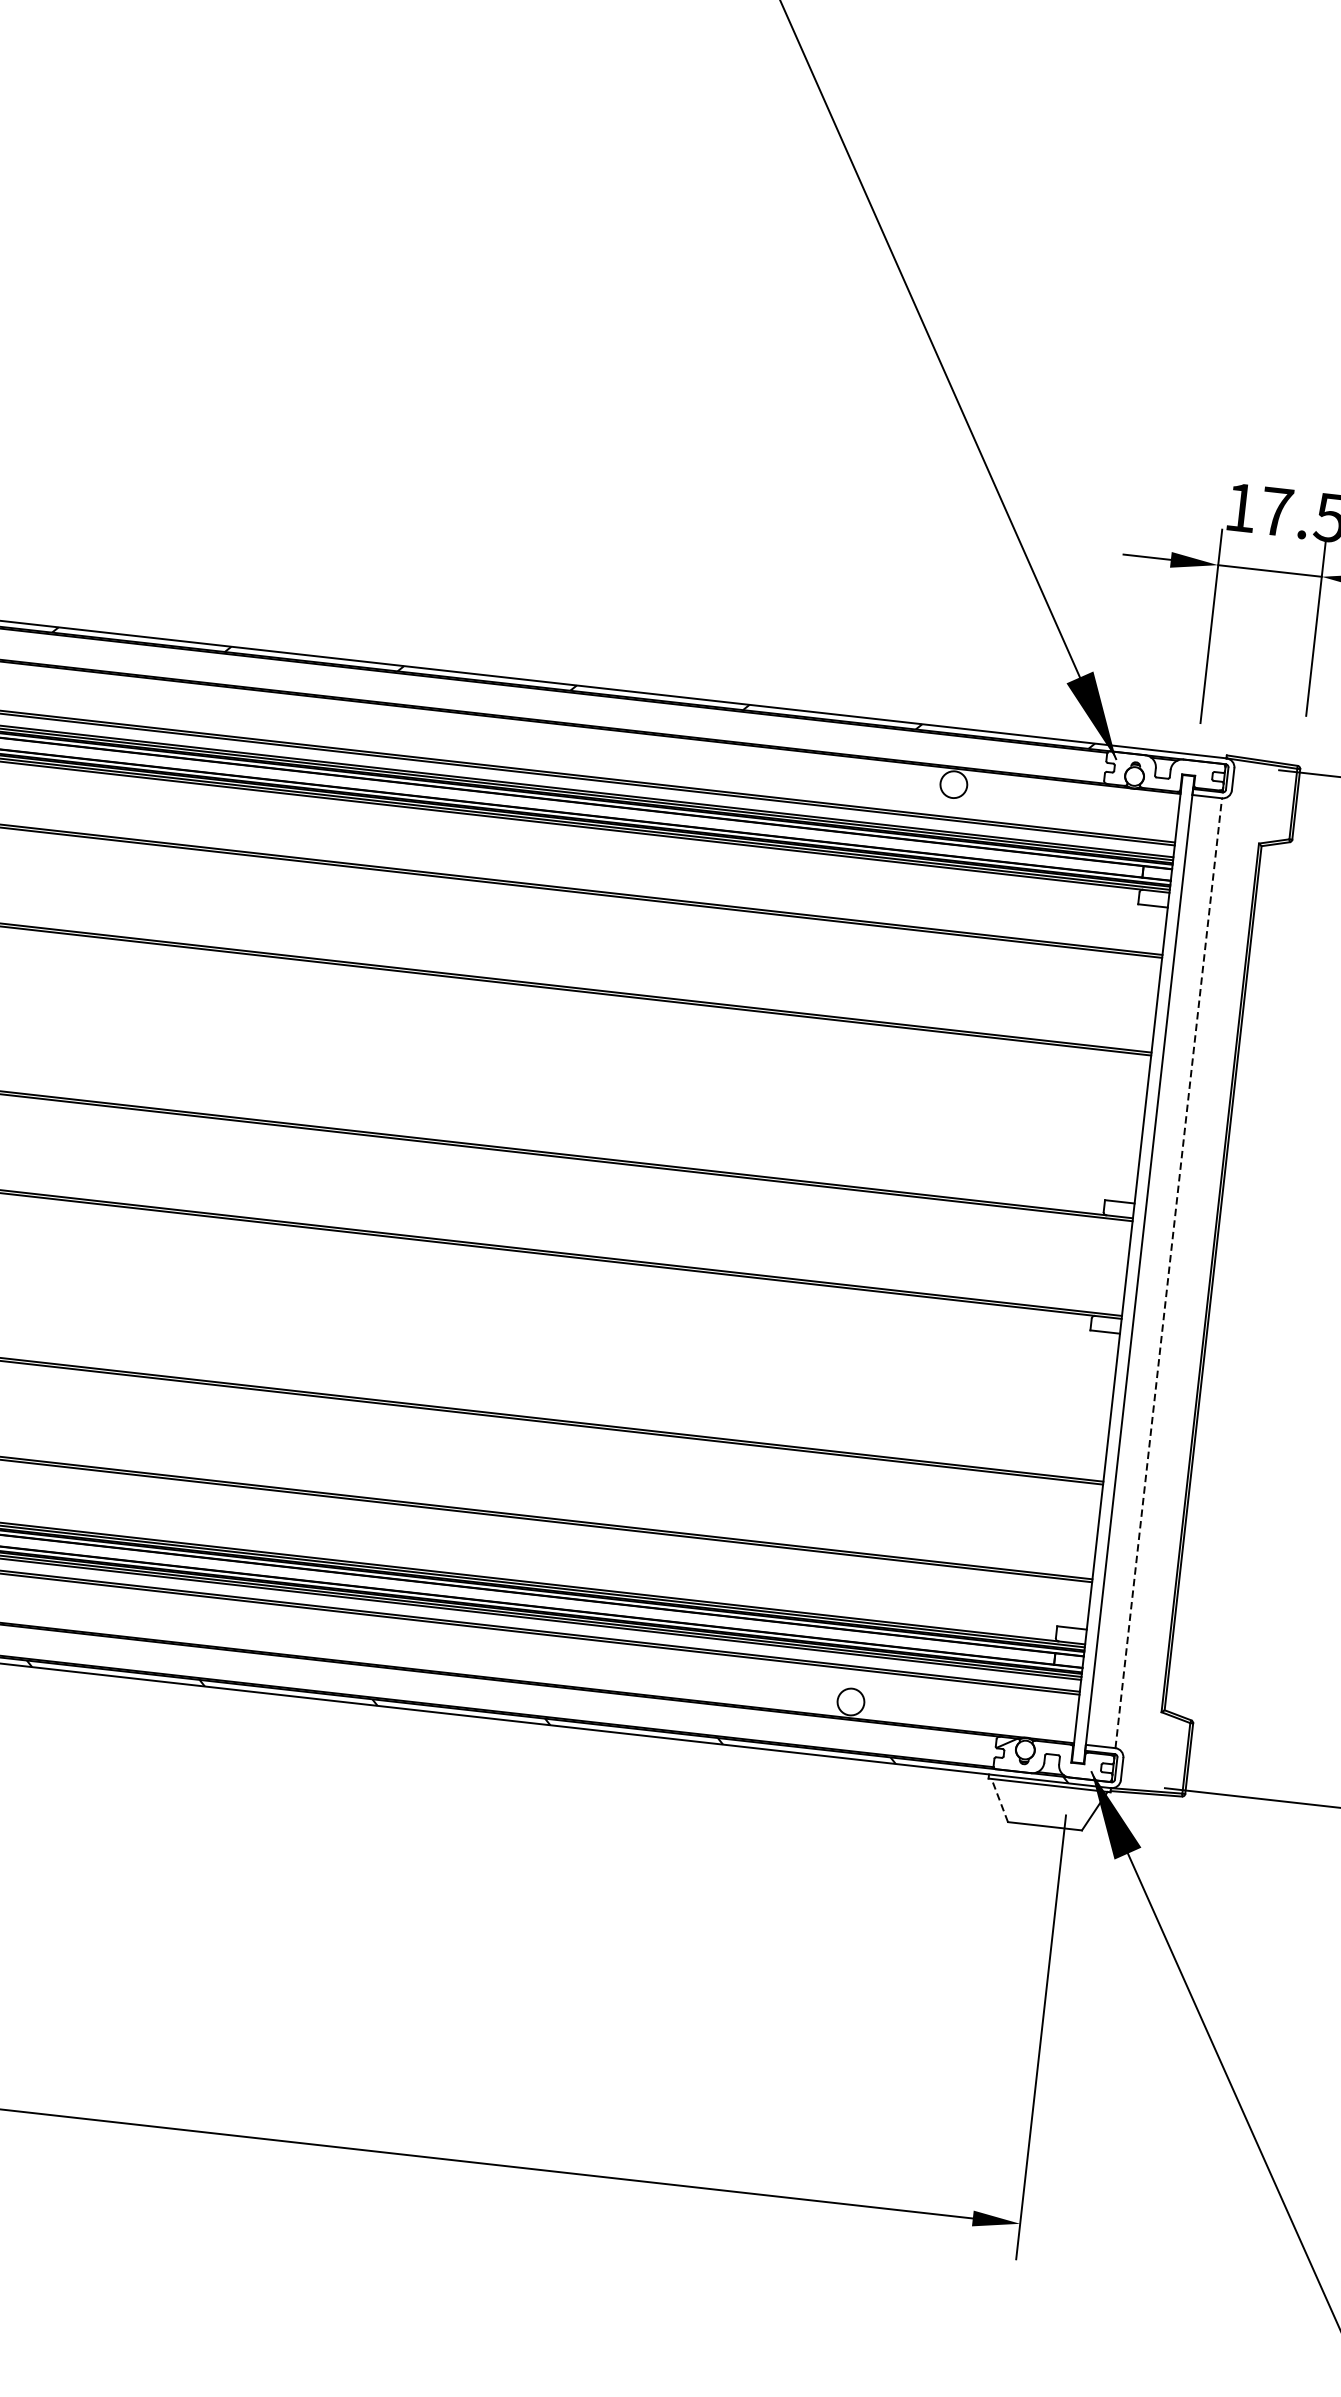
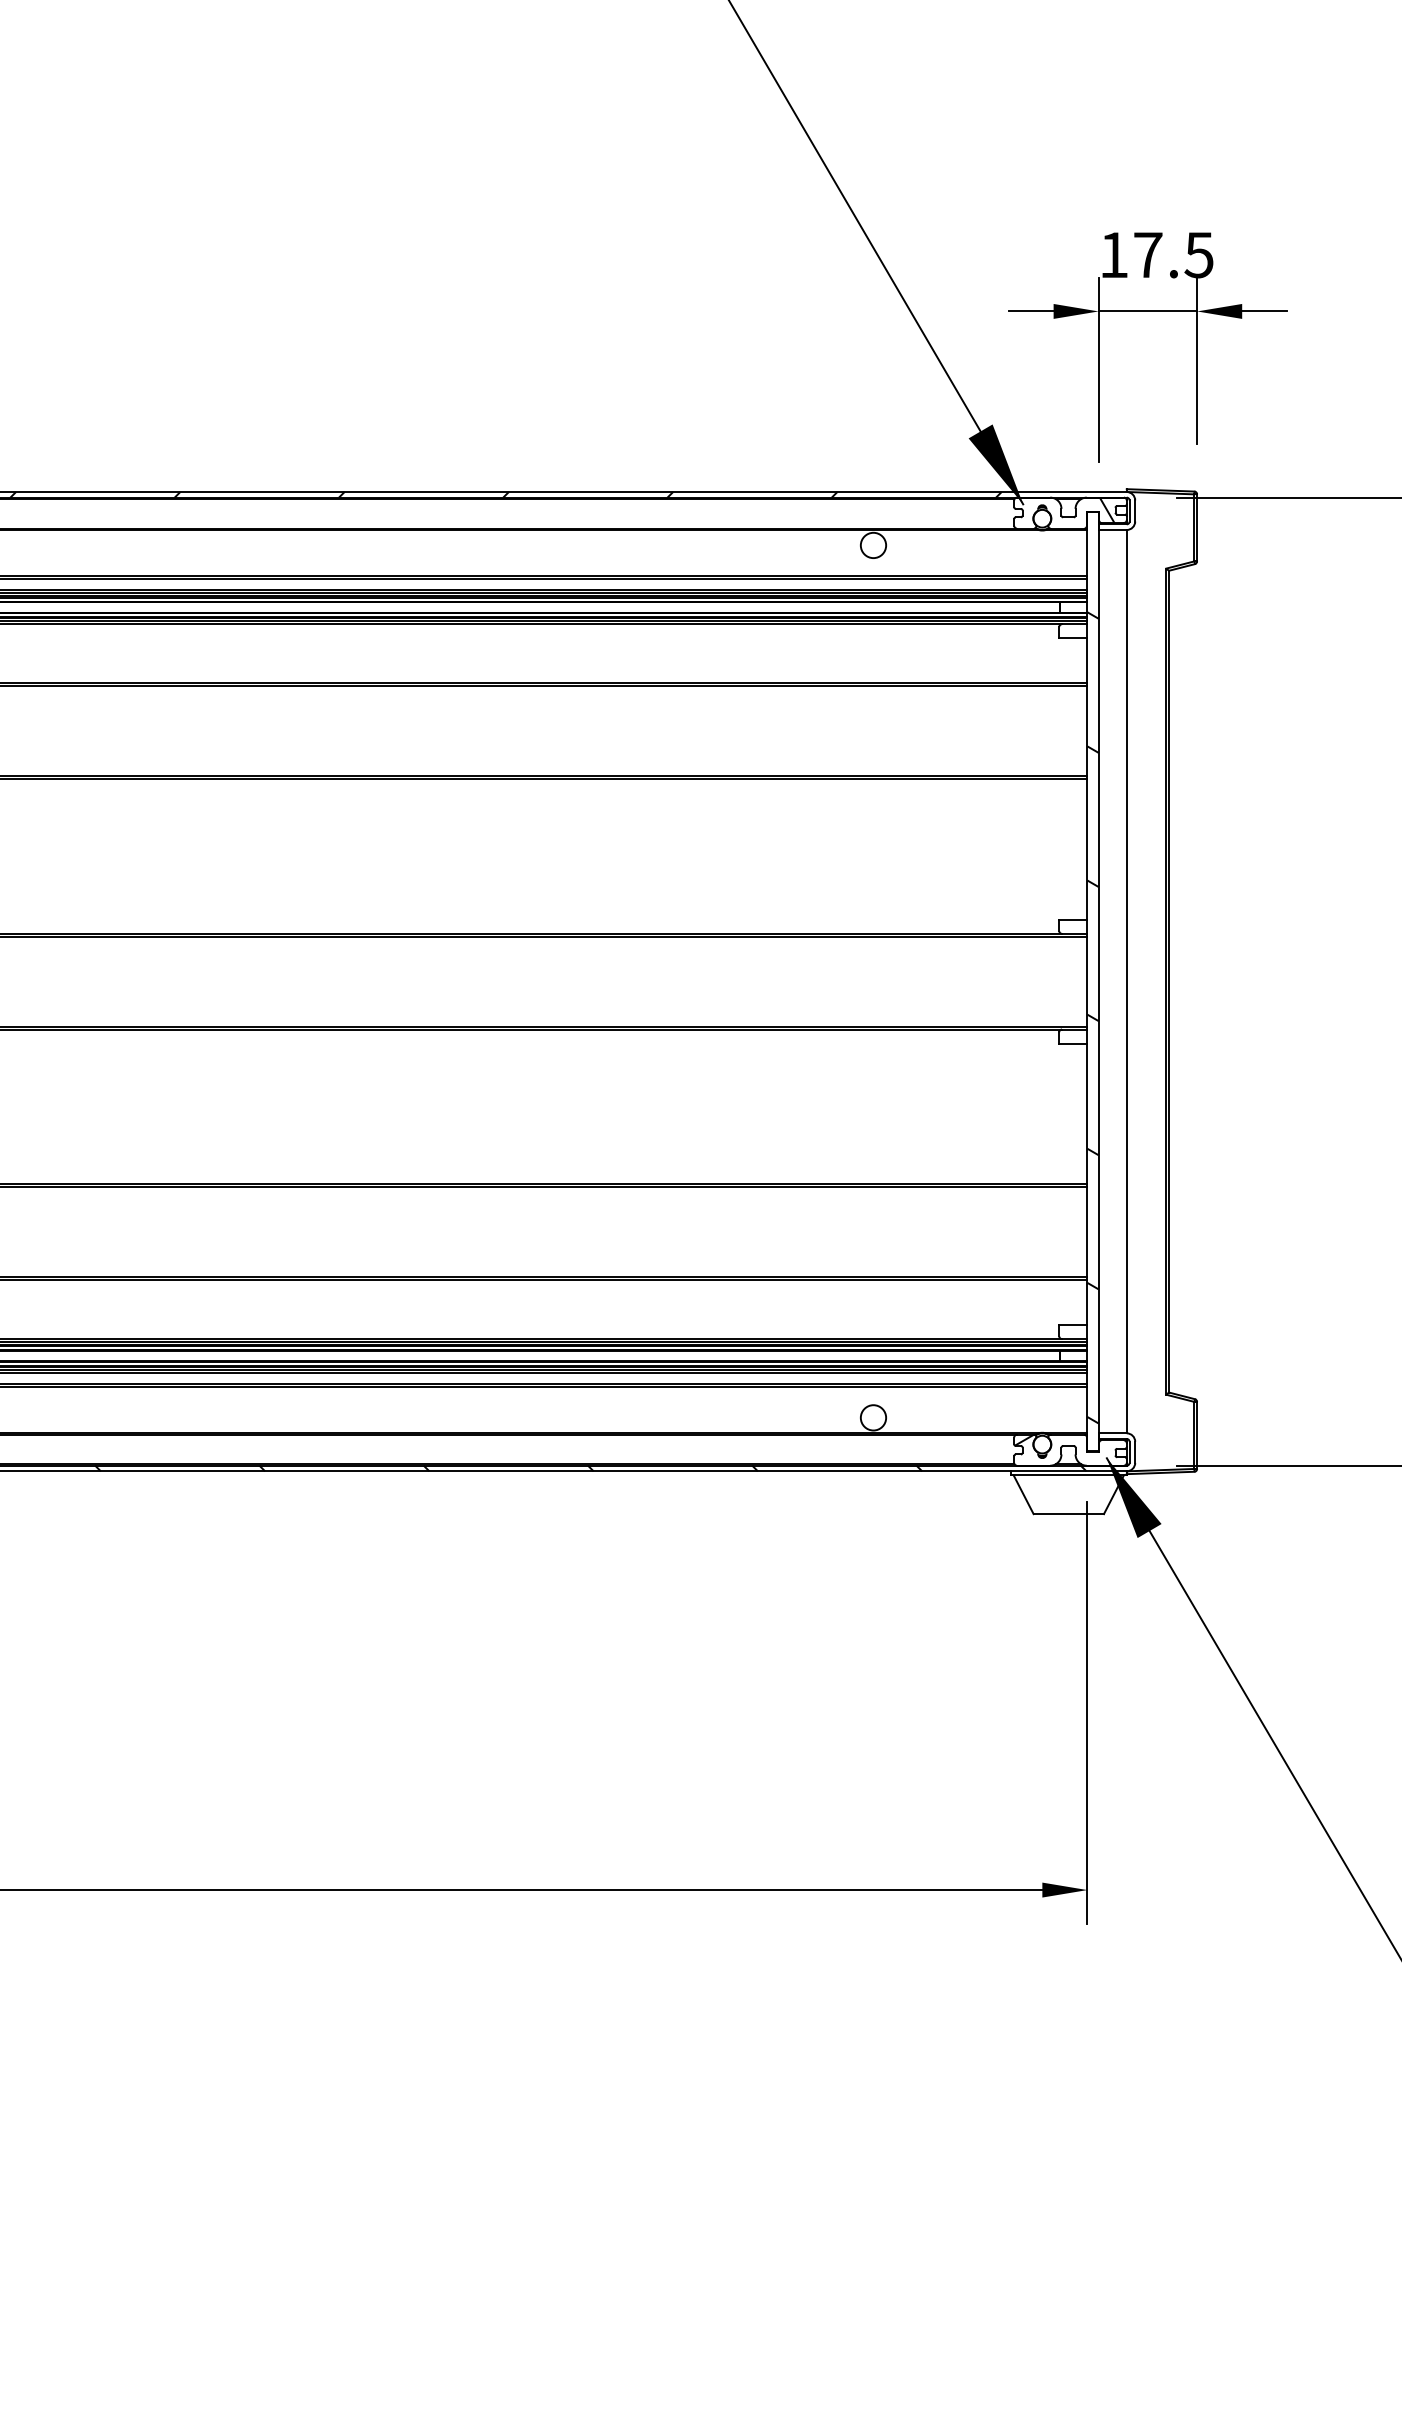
hatch: (1203, 774) -> (1106, 509), added
line: (1168, 1273) -> (1126, 981), dashed -> solid
hatch: (1128, 1306) -> (1092, 1017), added
line: (999, 1800) -> (1023, 1494), dashed -> solid

